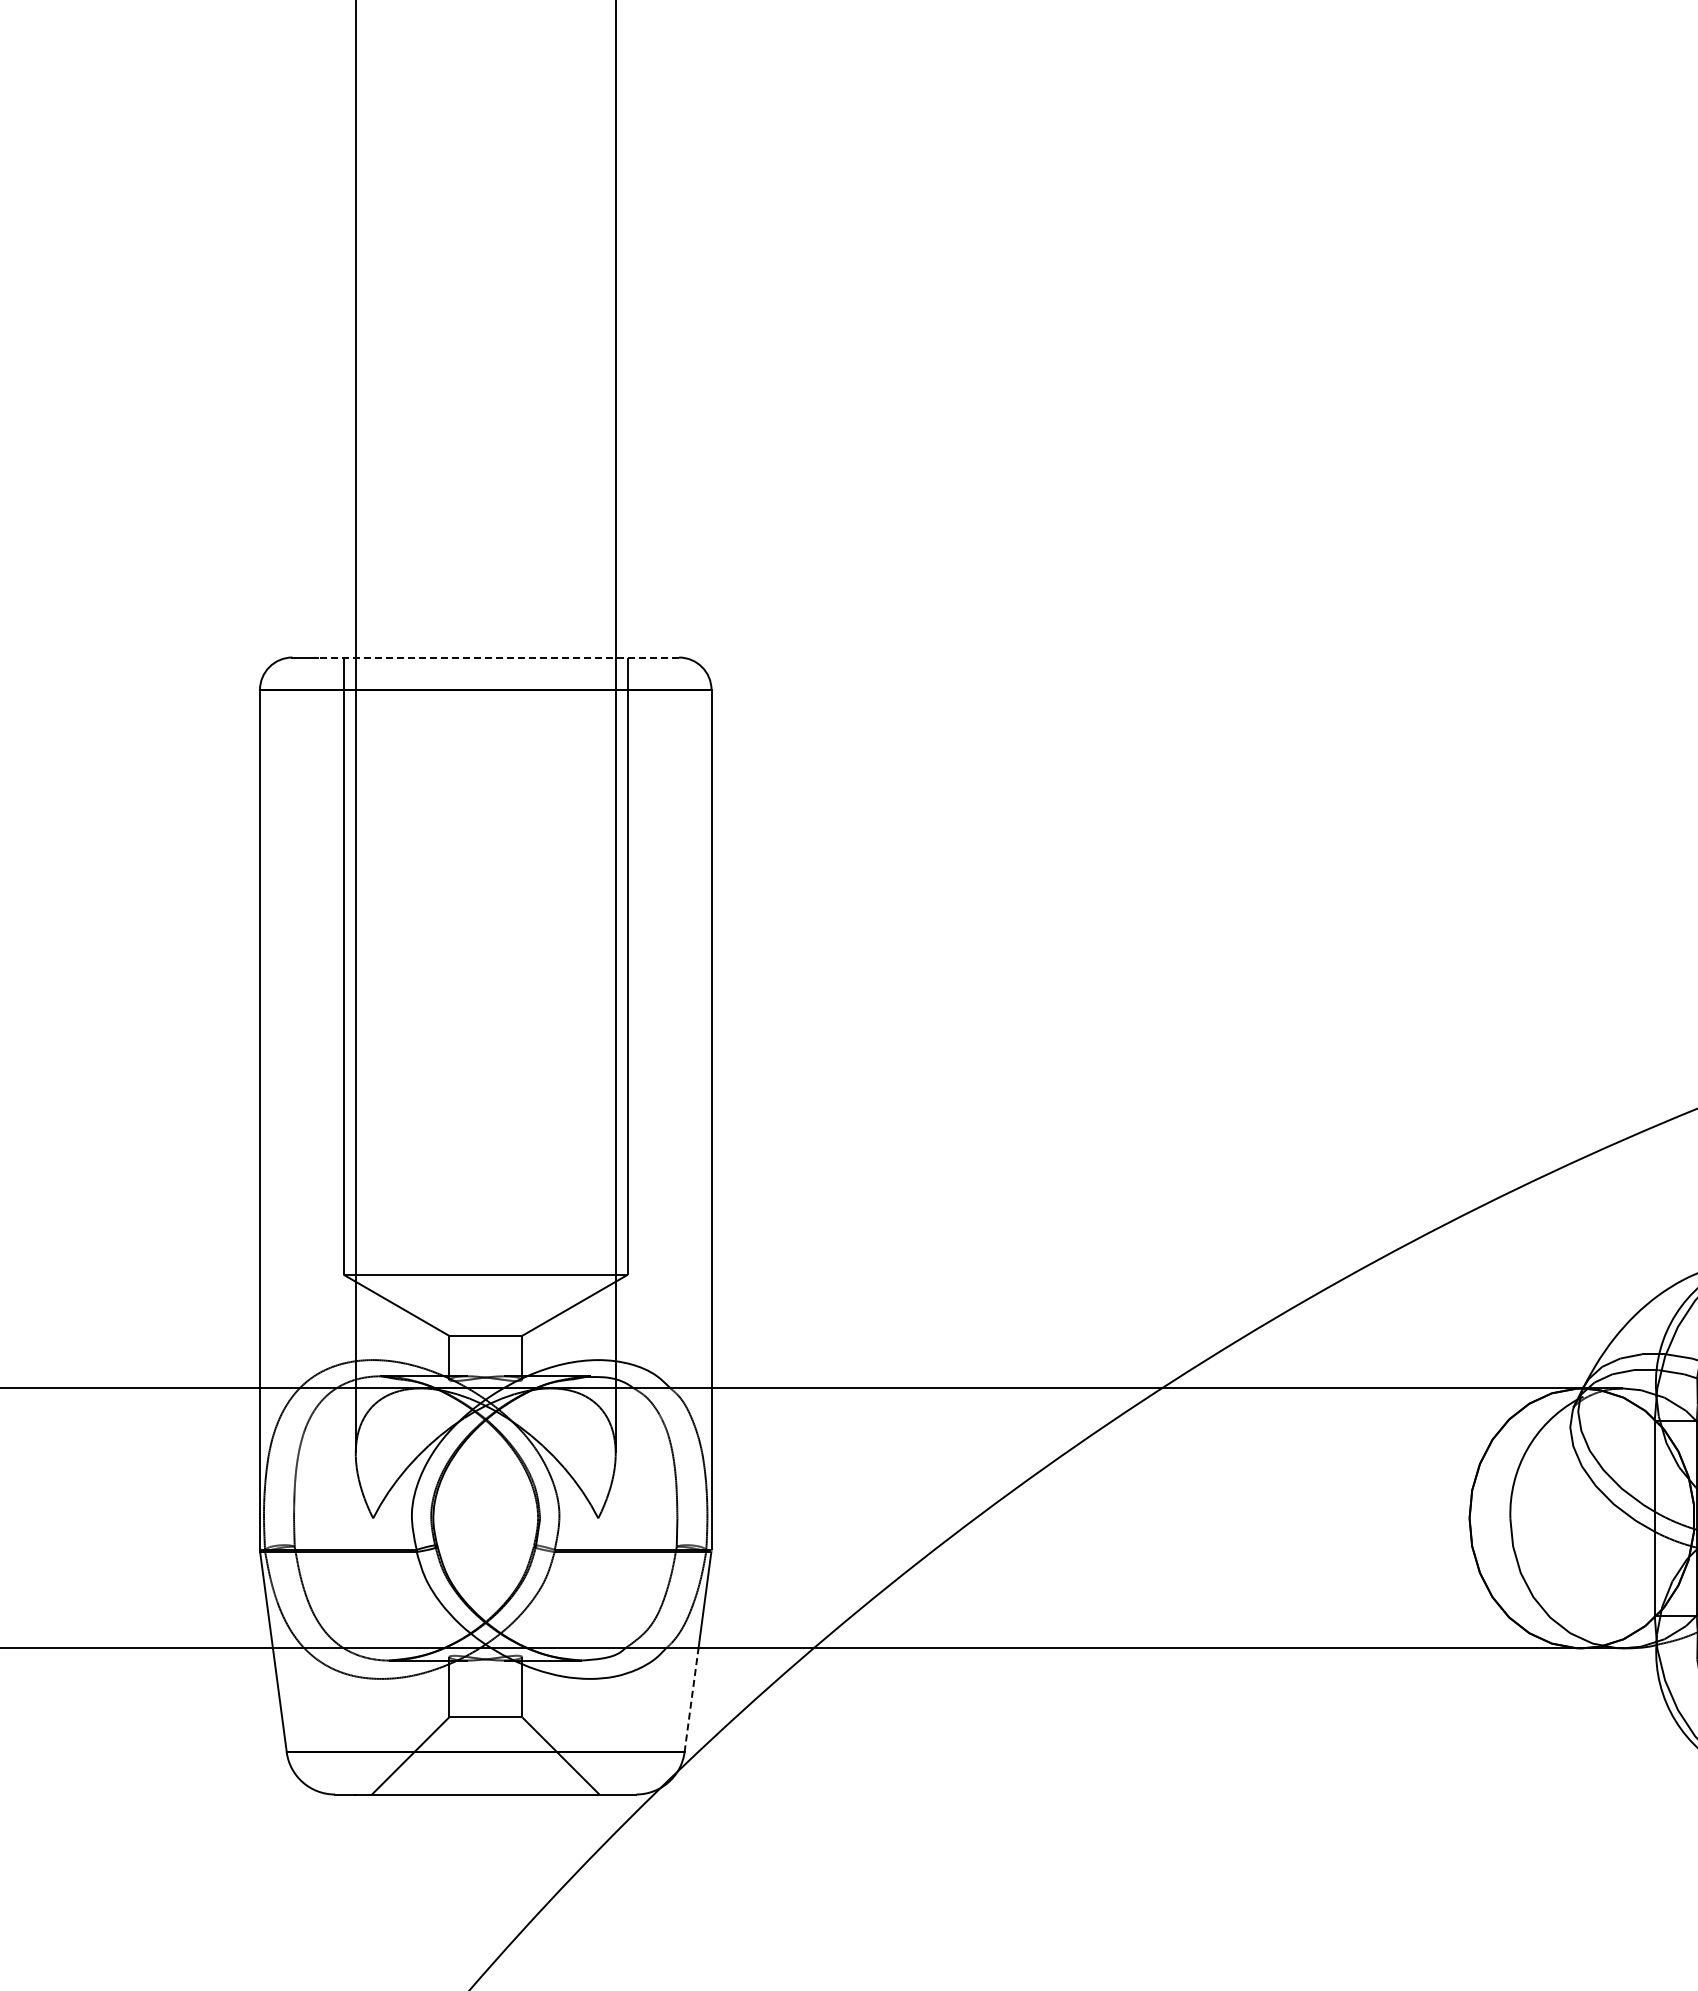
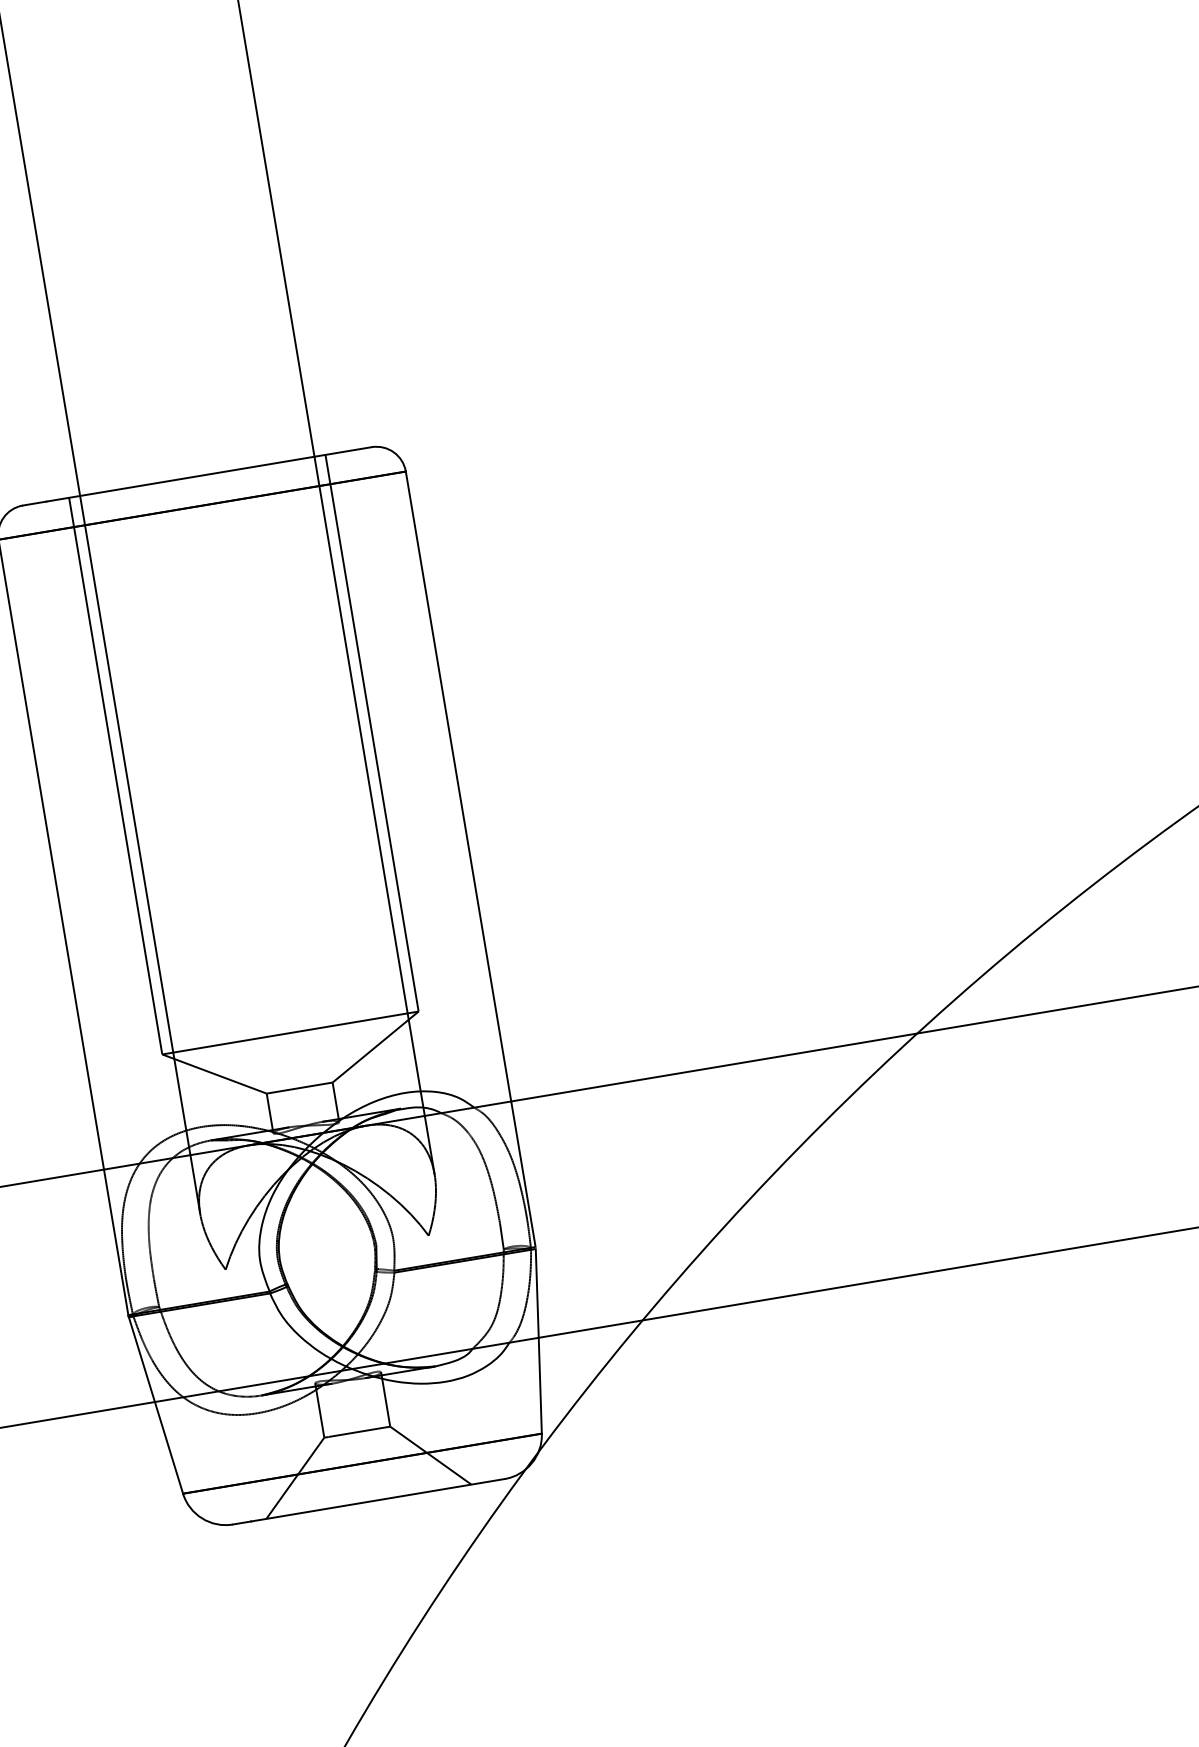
line: (498, 657) -> (208, 474), dashed -> solid
line: (691, 1699) -> (540, 1385), dashed -> solid

